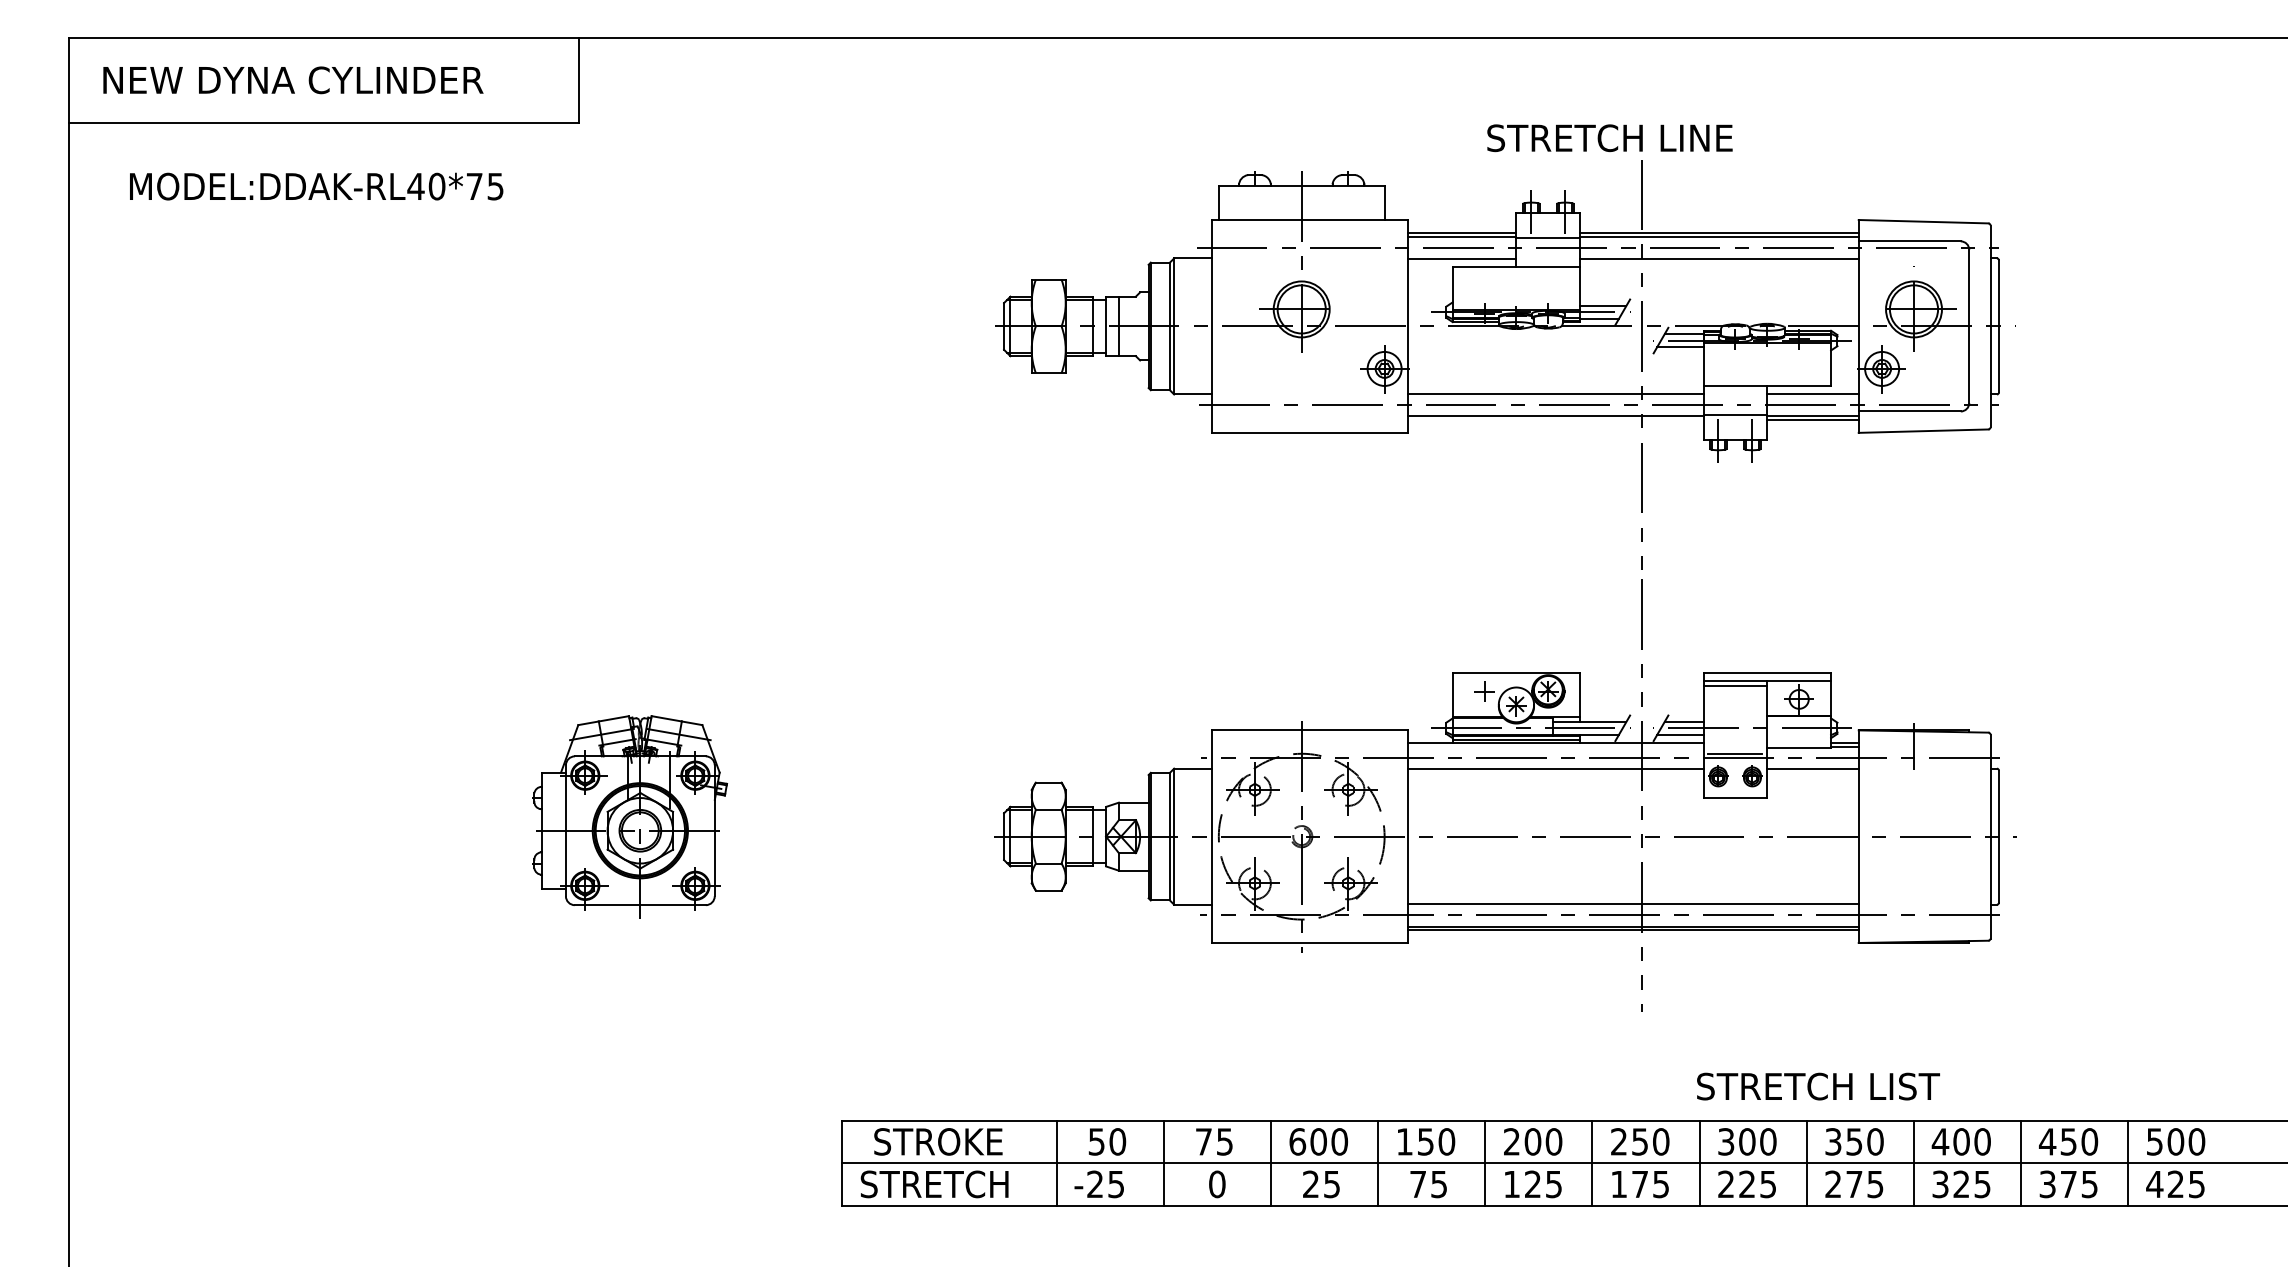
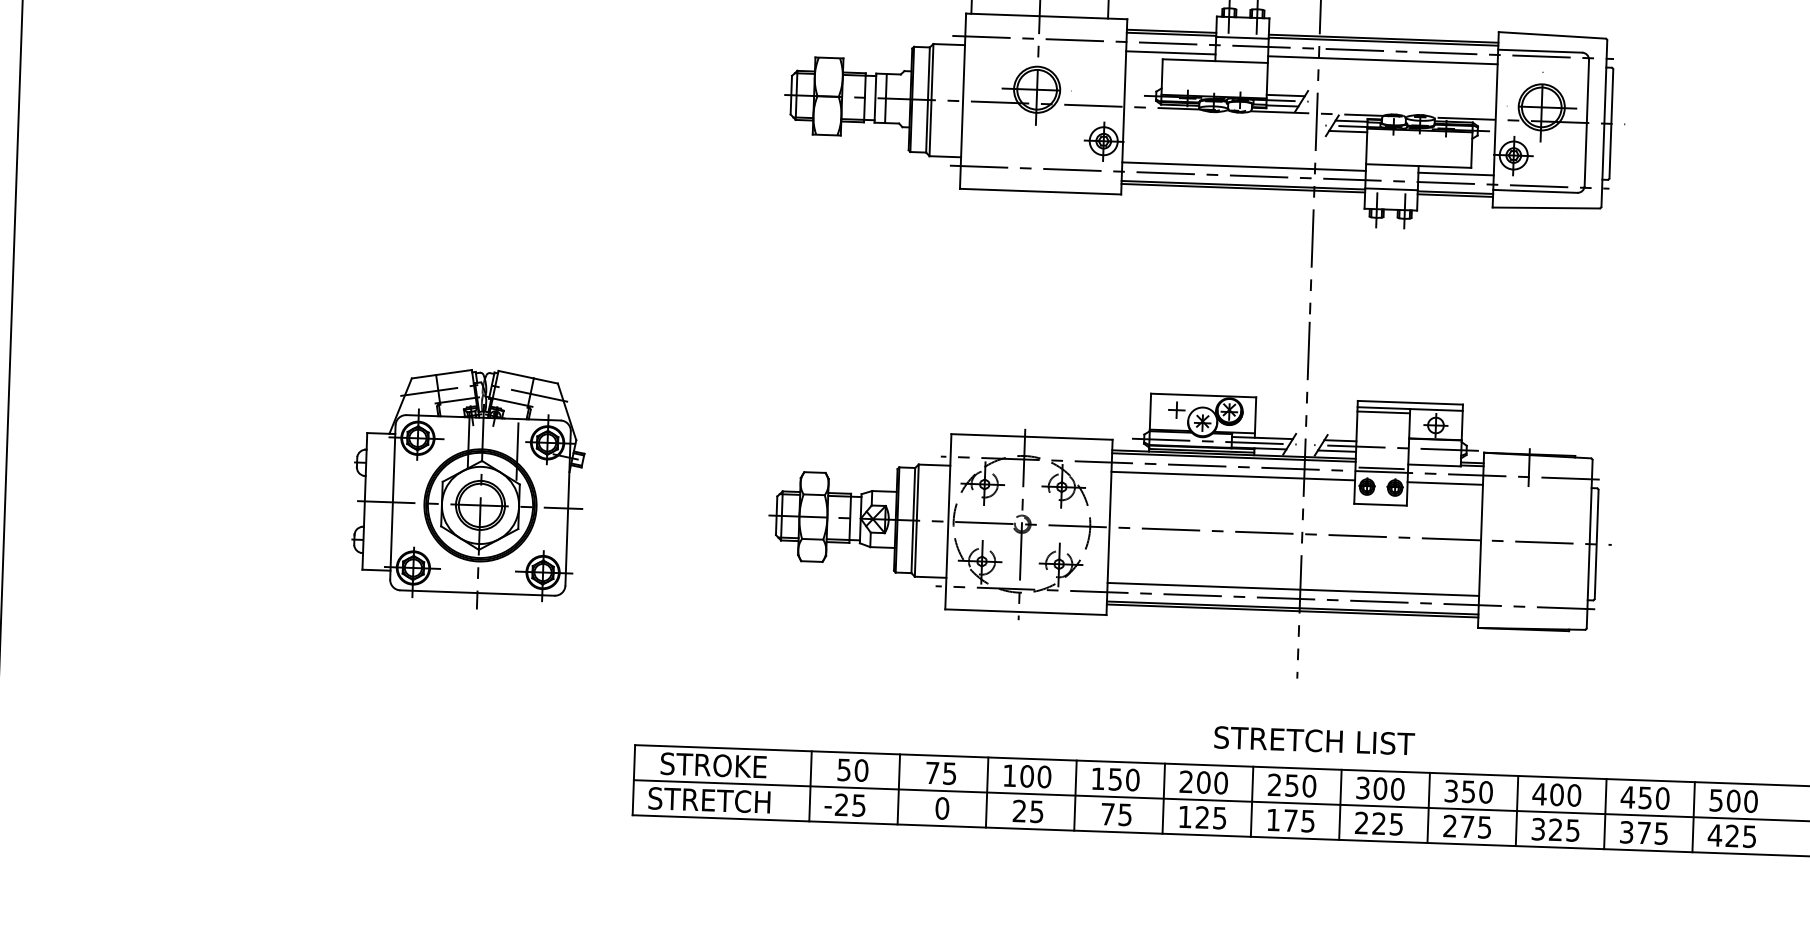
line: (1555, 419) -> (1243, 187), added
line: (1555, 746) -> (1233, 457), added
part: (629, 816) -> (468, 488), size x1.43
text: (1818, 1086) -> (1314, 740), moved
text: (1297, 1141) -> (1009, 775), 600 -> 100

